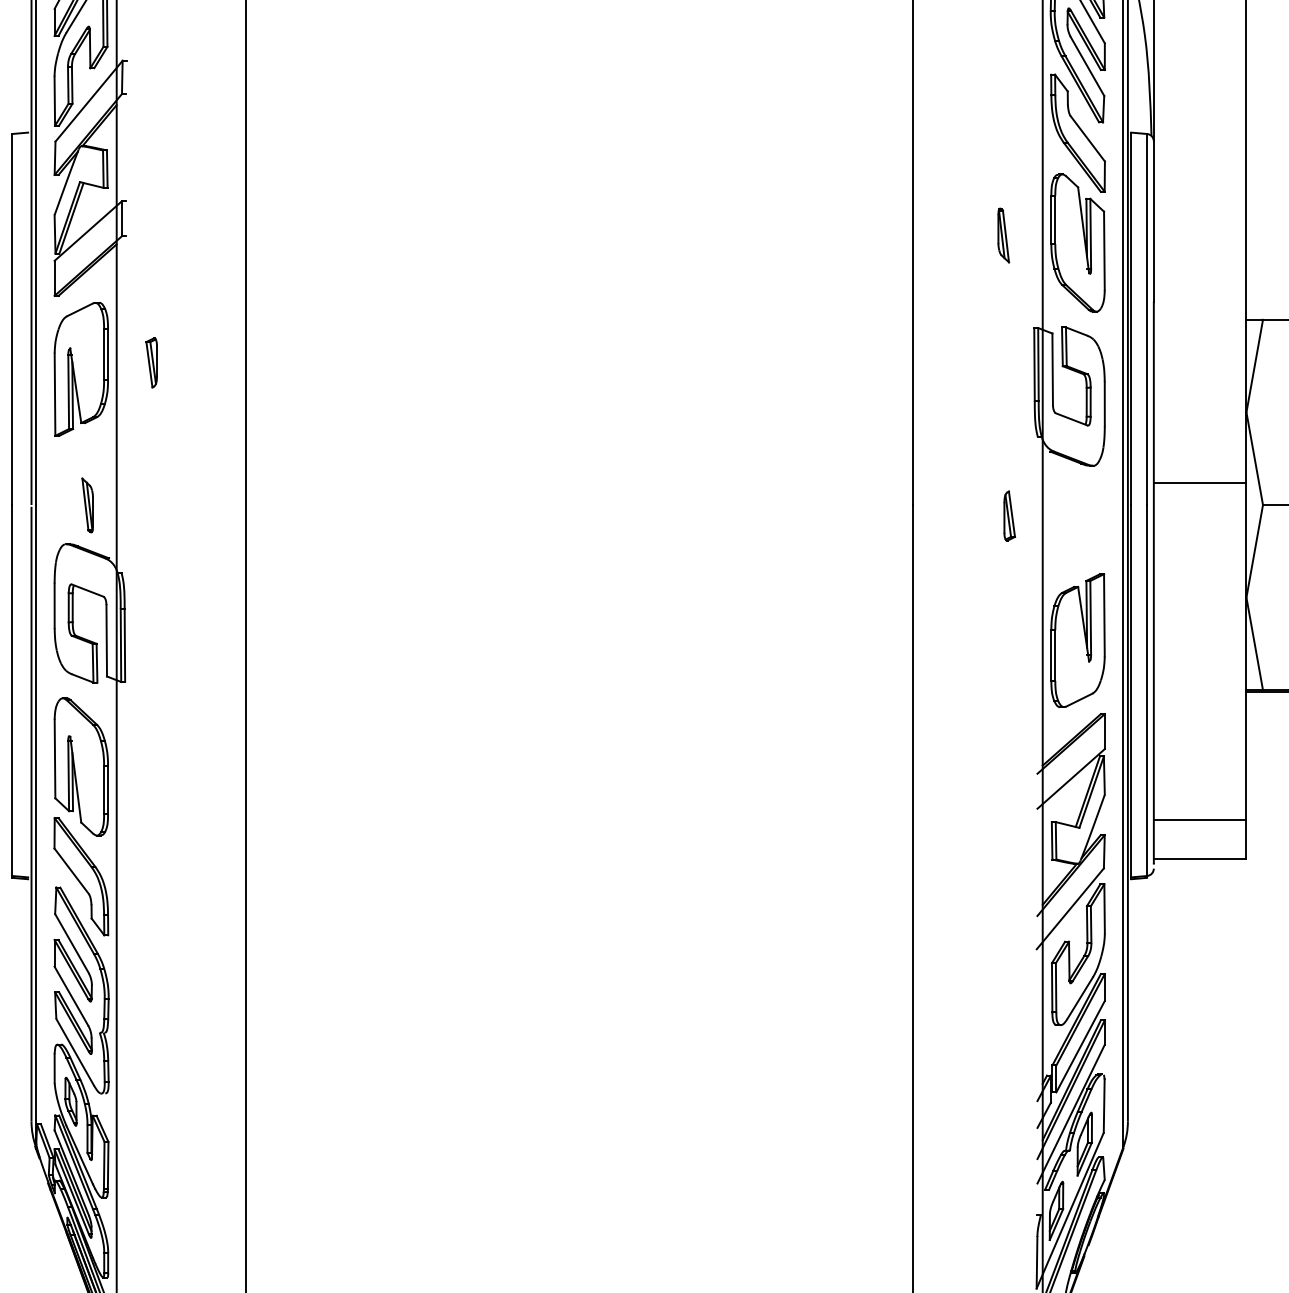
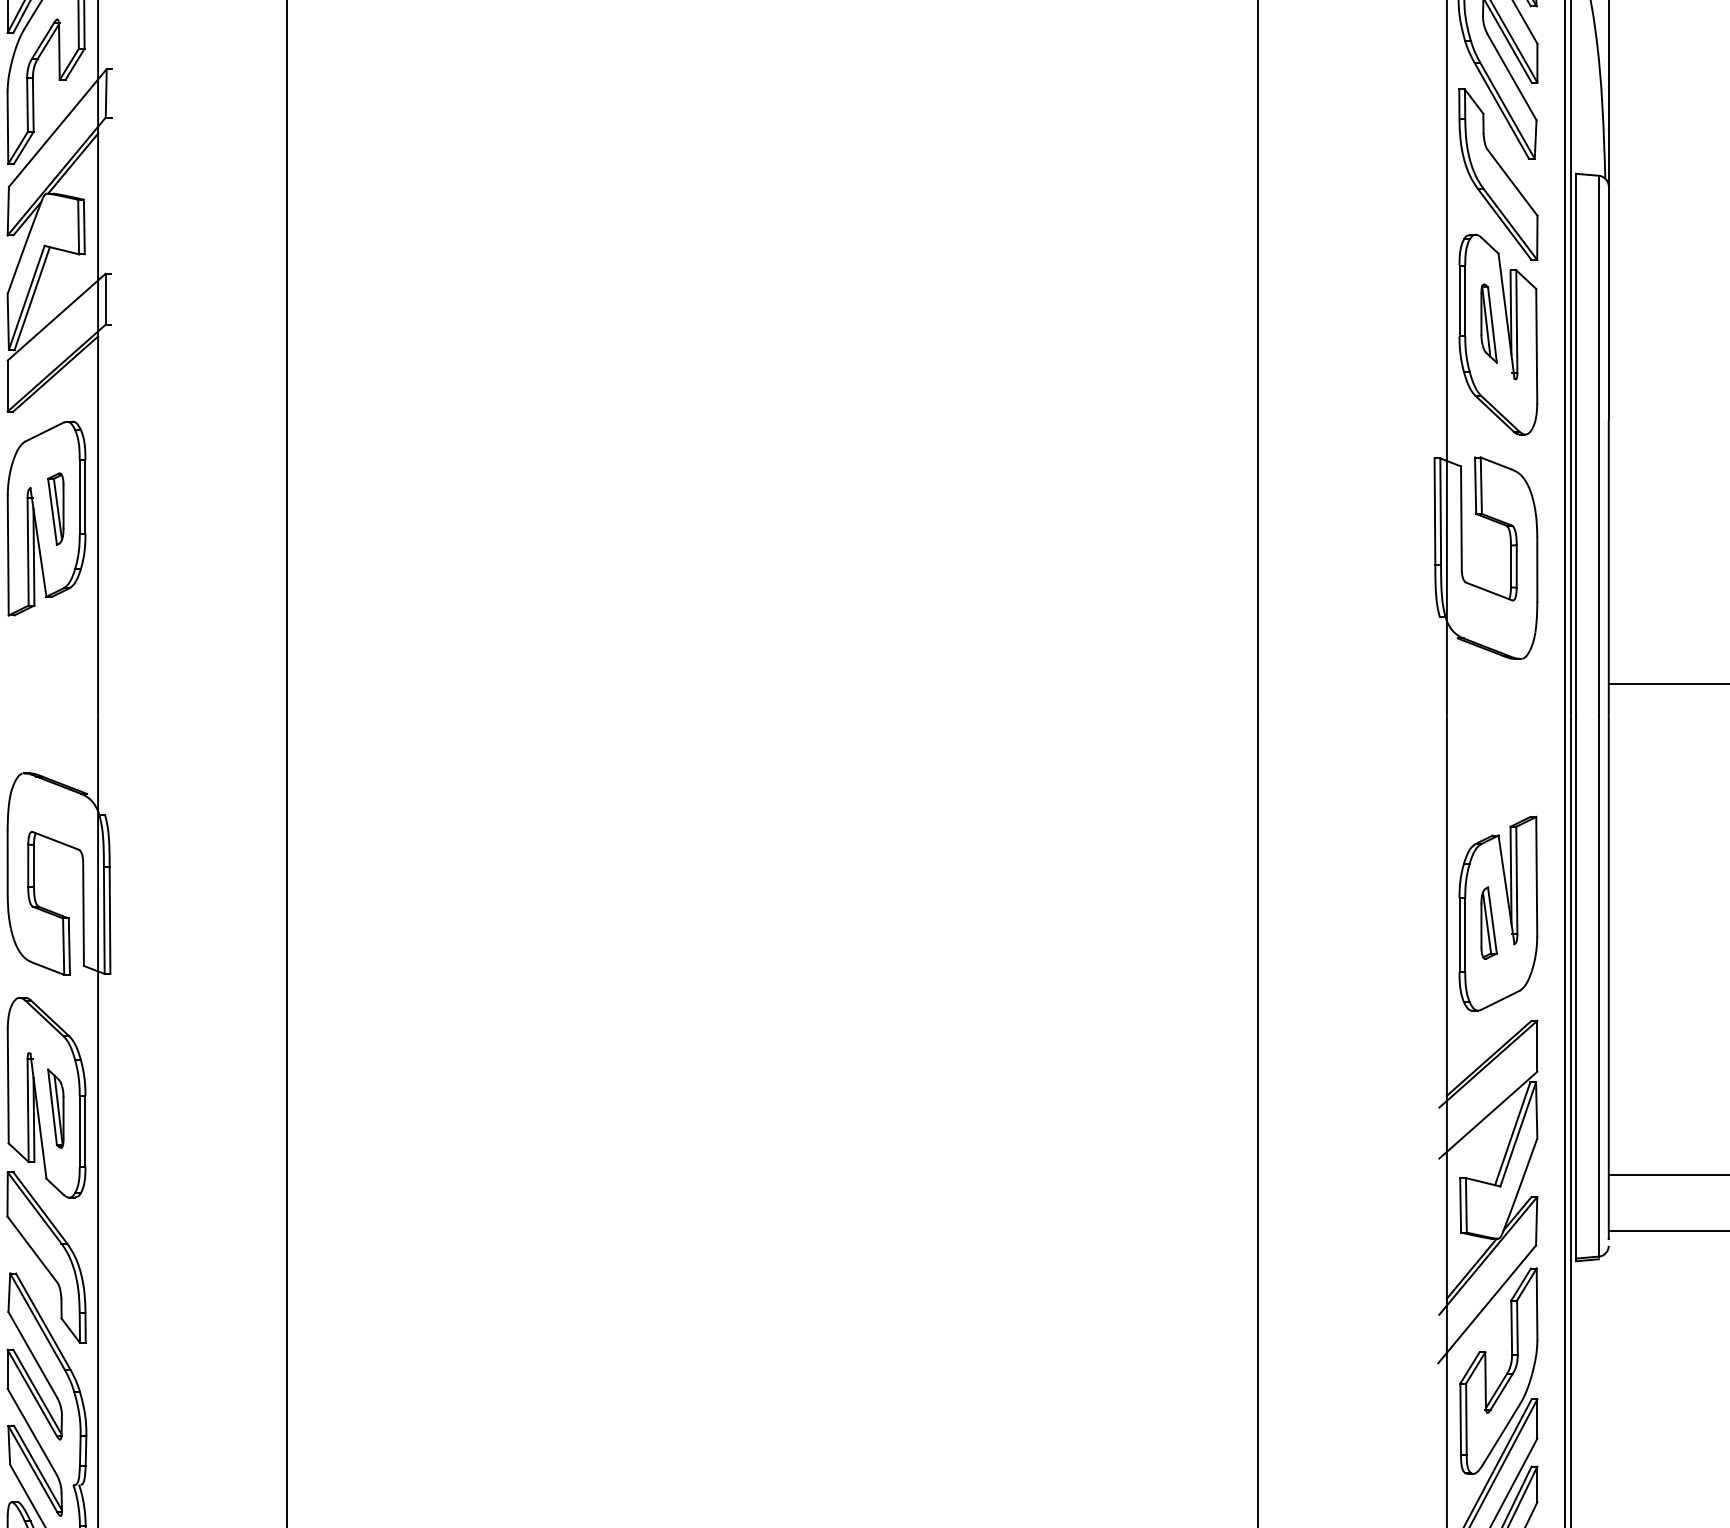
part: (1003, 235) -> (1488, 323), moved
part: (151, 362) -> (55, 508), moved
part: (87, 505) -> (55, 1108), moved
part: (1009, 515) -> (1488, 922), moved

